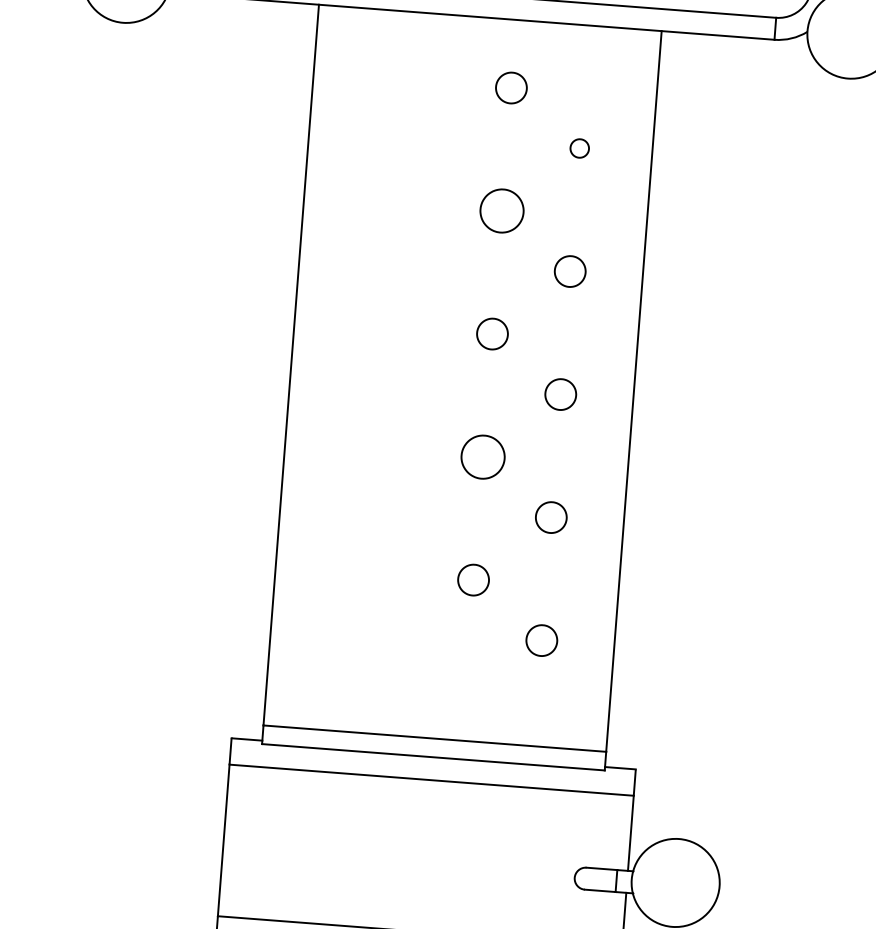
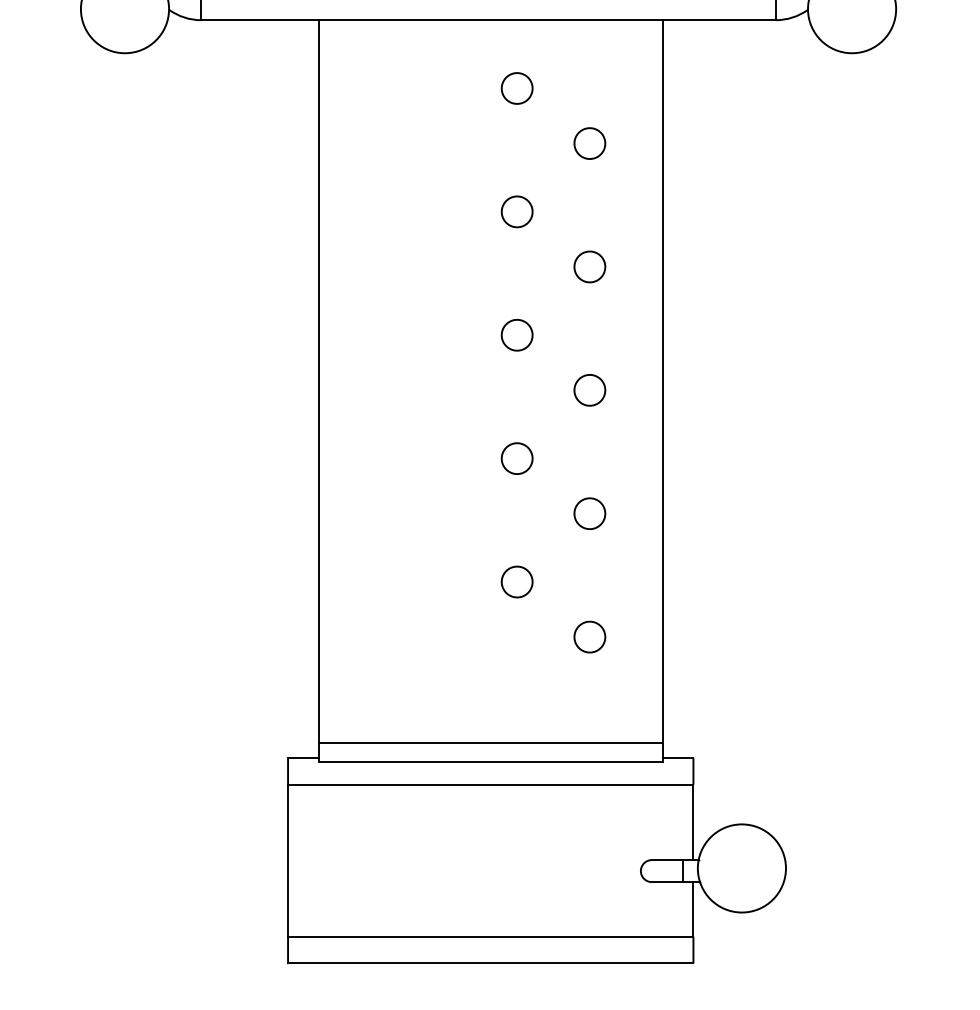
part: (579, 148) -> (589, 143), size x1.67
part: (501, 210) -> (516, 211), size x0.71
part: (482, 456) -> (516, 458), size x0.71

